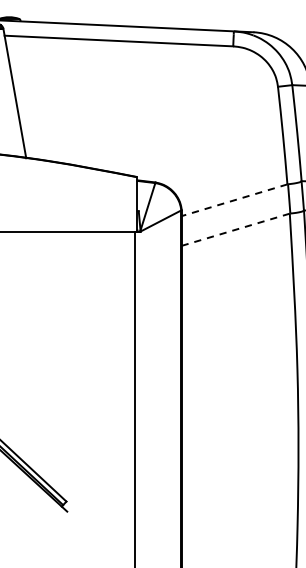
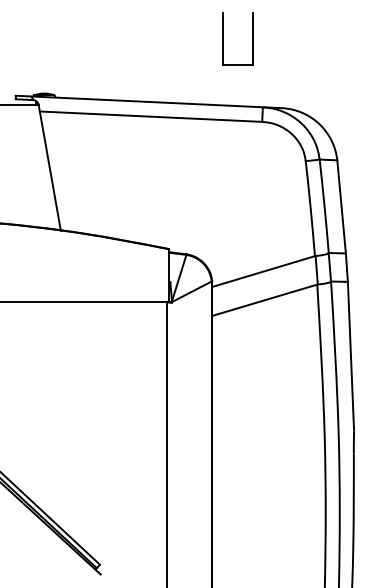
line: (234, 200) -> (263, 271), dashed -> solid
line: (235, 229) -> (264, 300), dashed -> solid

